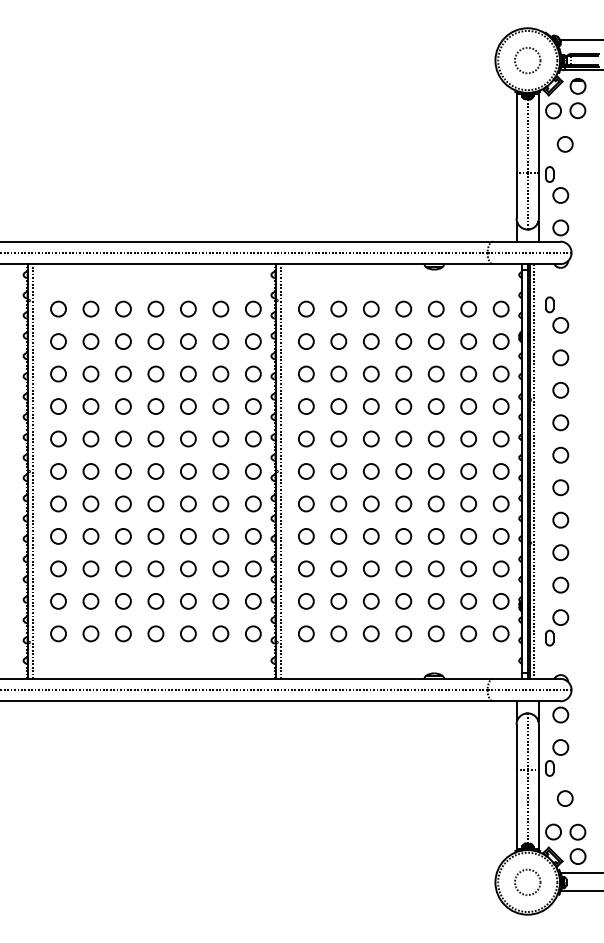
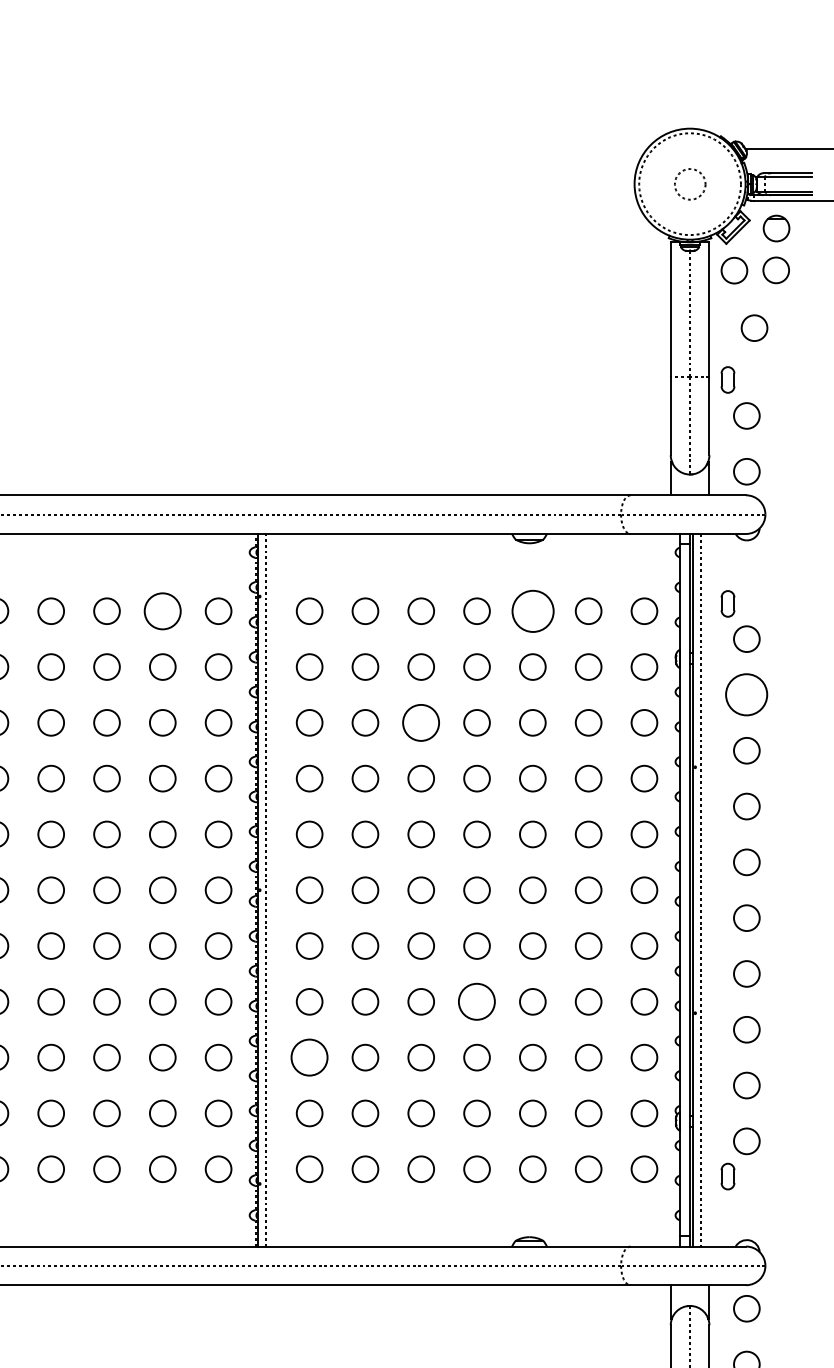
circle: (527, 60) -> (689, 184), size x0.7
circle: (220, 308) -> (162, 610), size x1.4
circle: (435, 308) -> (531, 610), size x1.6
circle: (560, 357) -> (746, 694), size x1.6
circle: (371, 373) -> (421, 721), size x1.4
circle: (403, 536) -> (476, 1001), size x1.4
circle: (306, 568) -> (309, 1056), size x1.4

